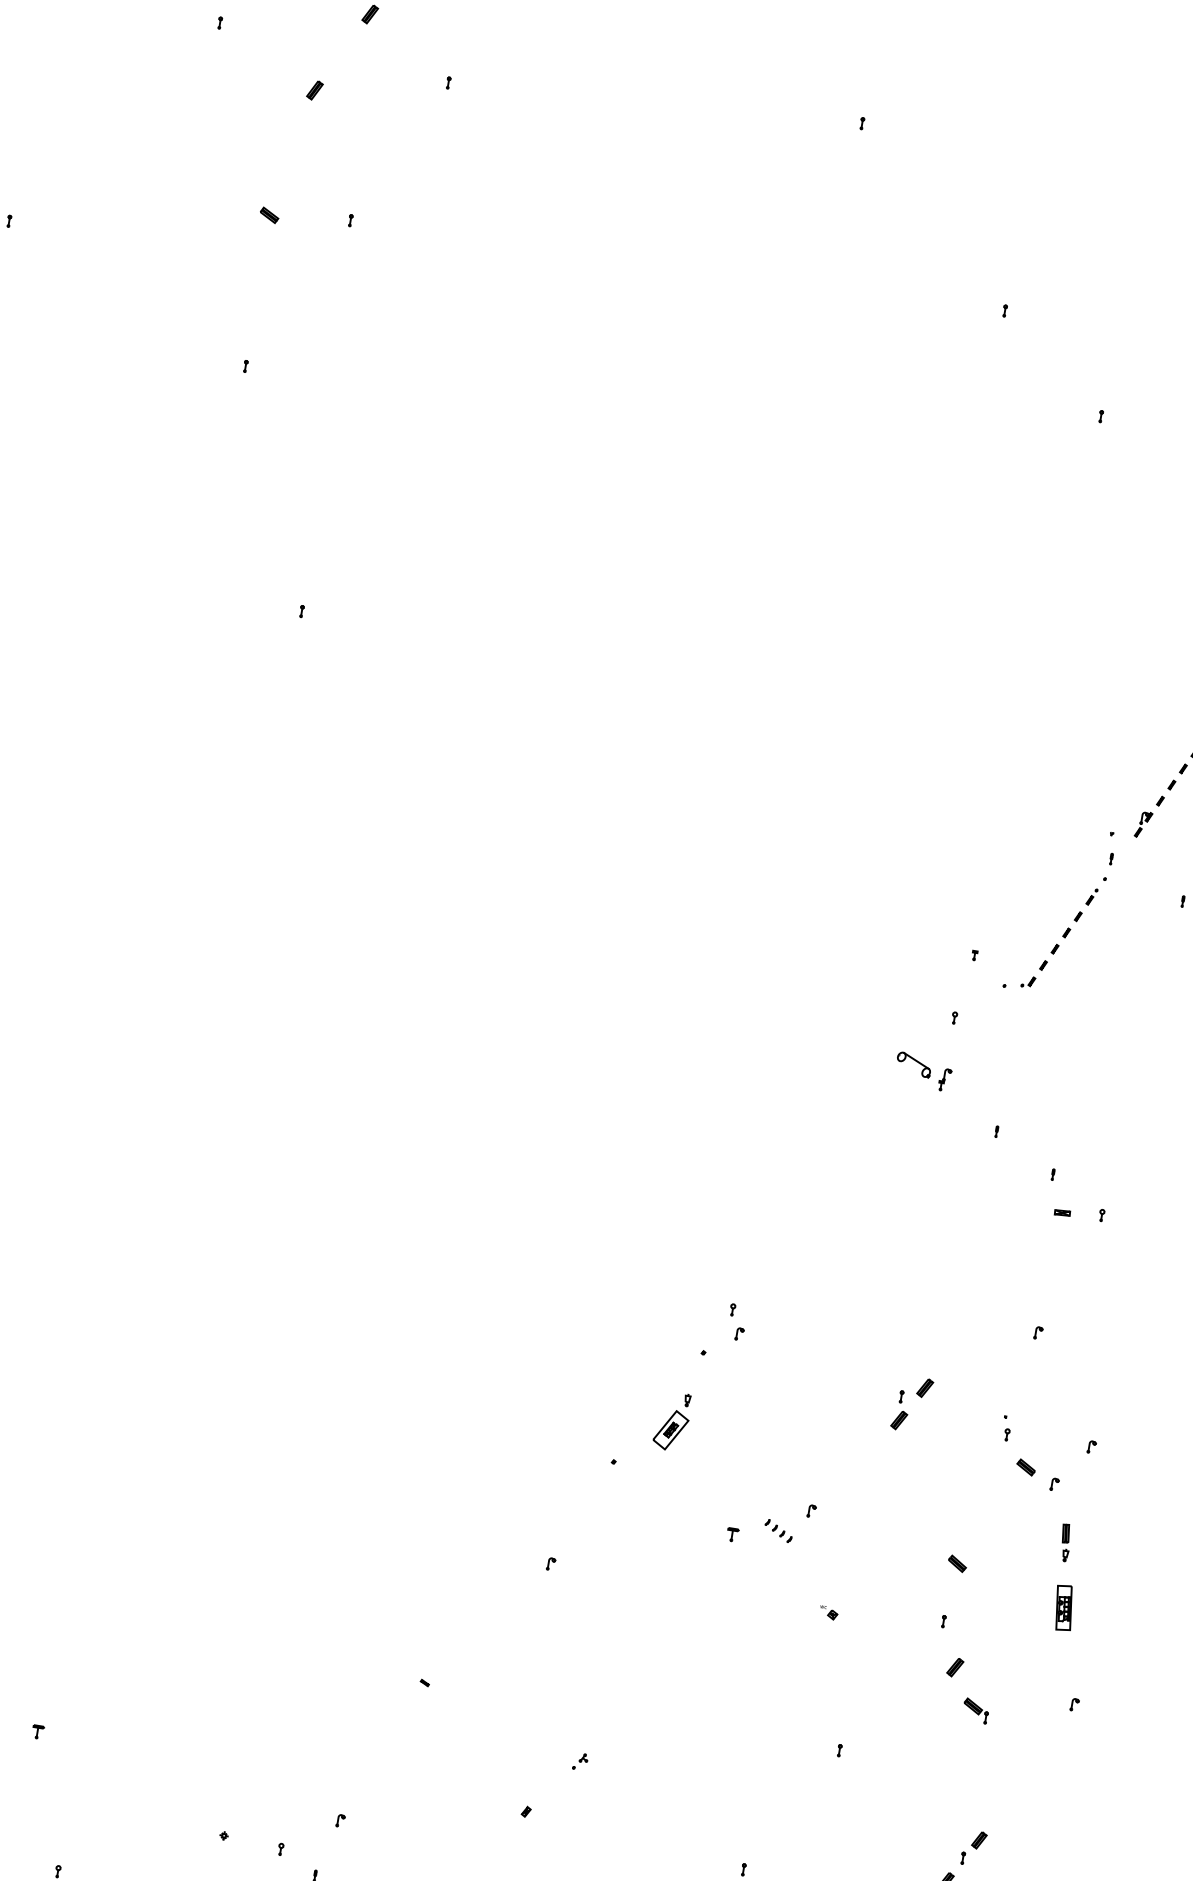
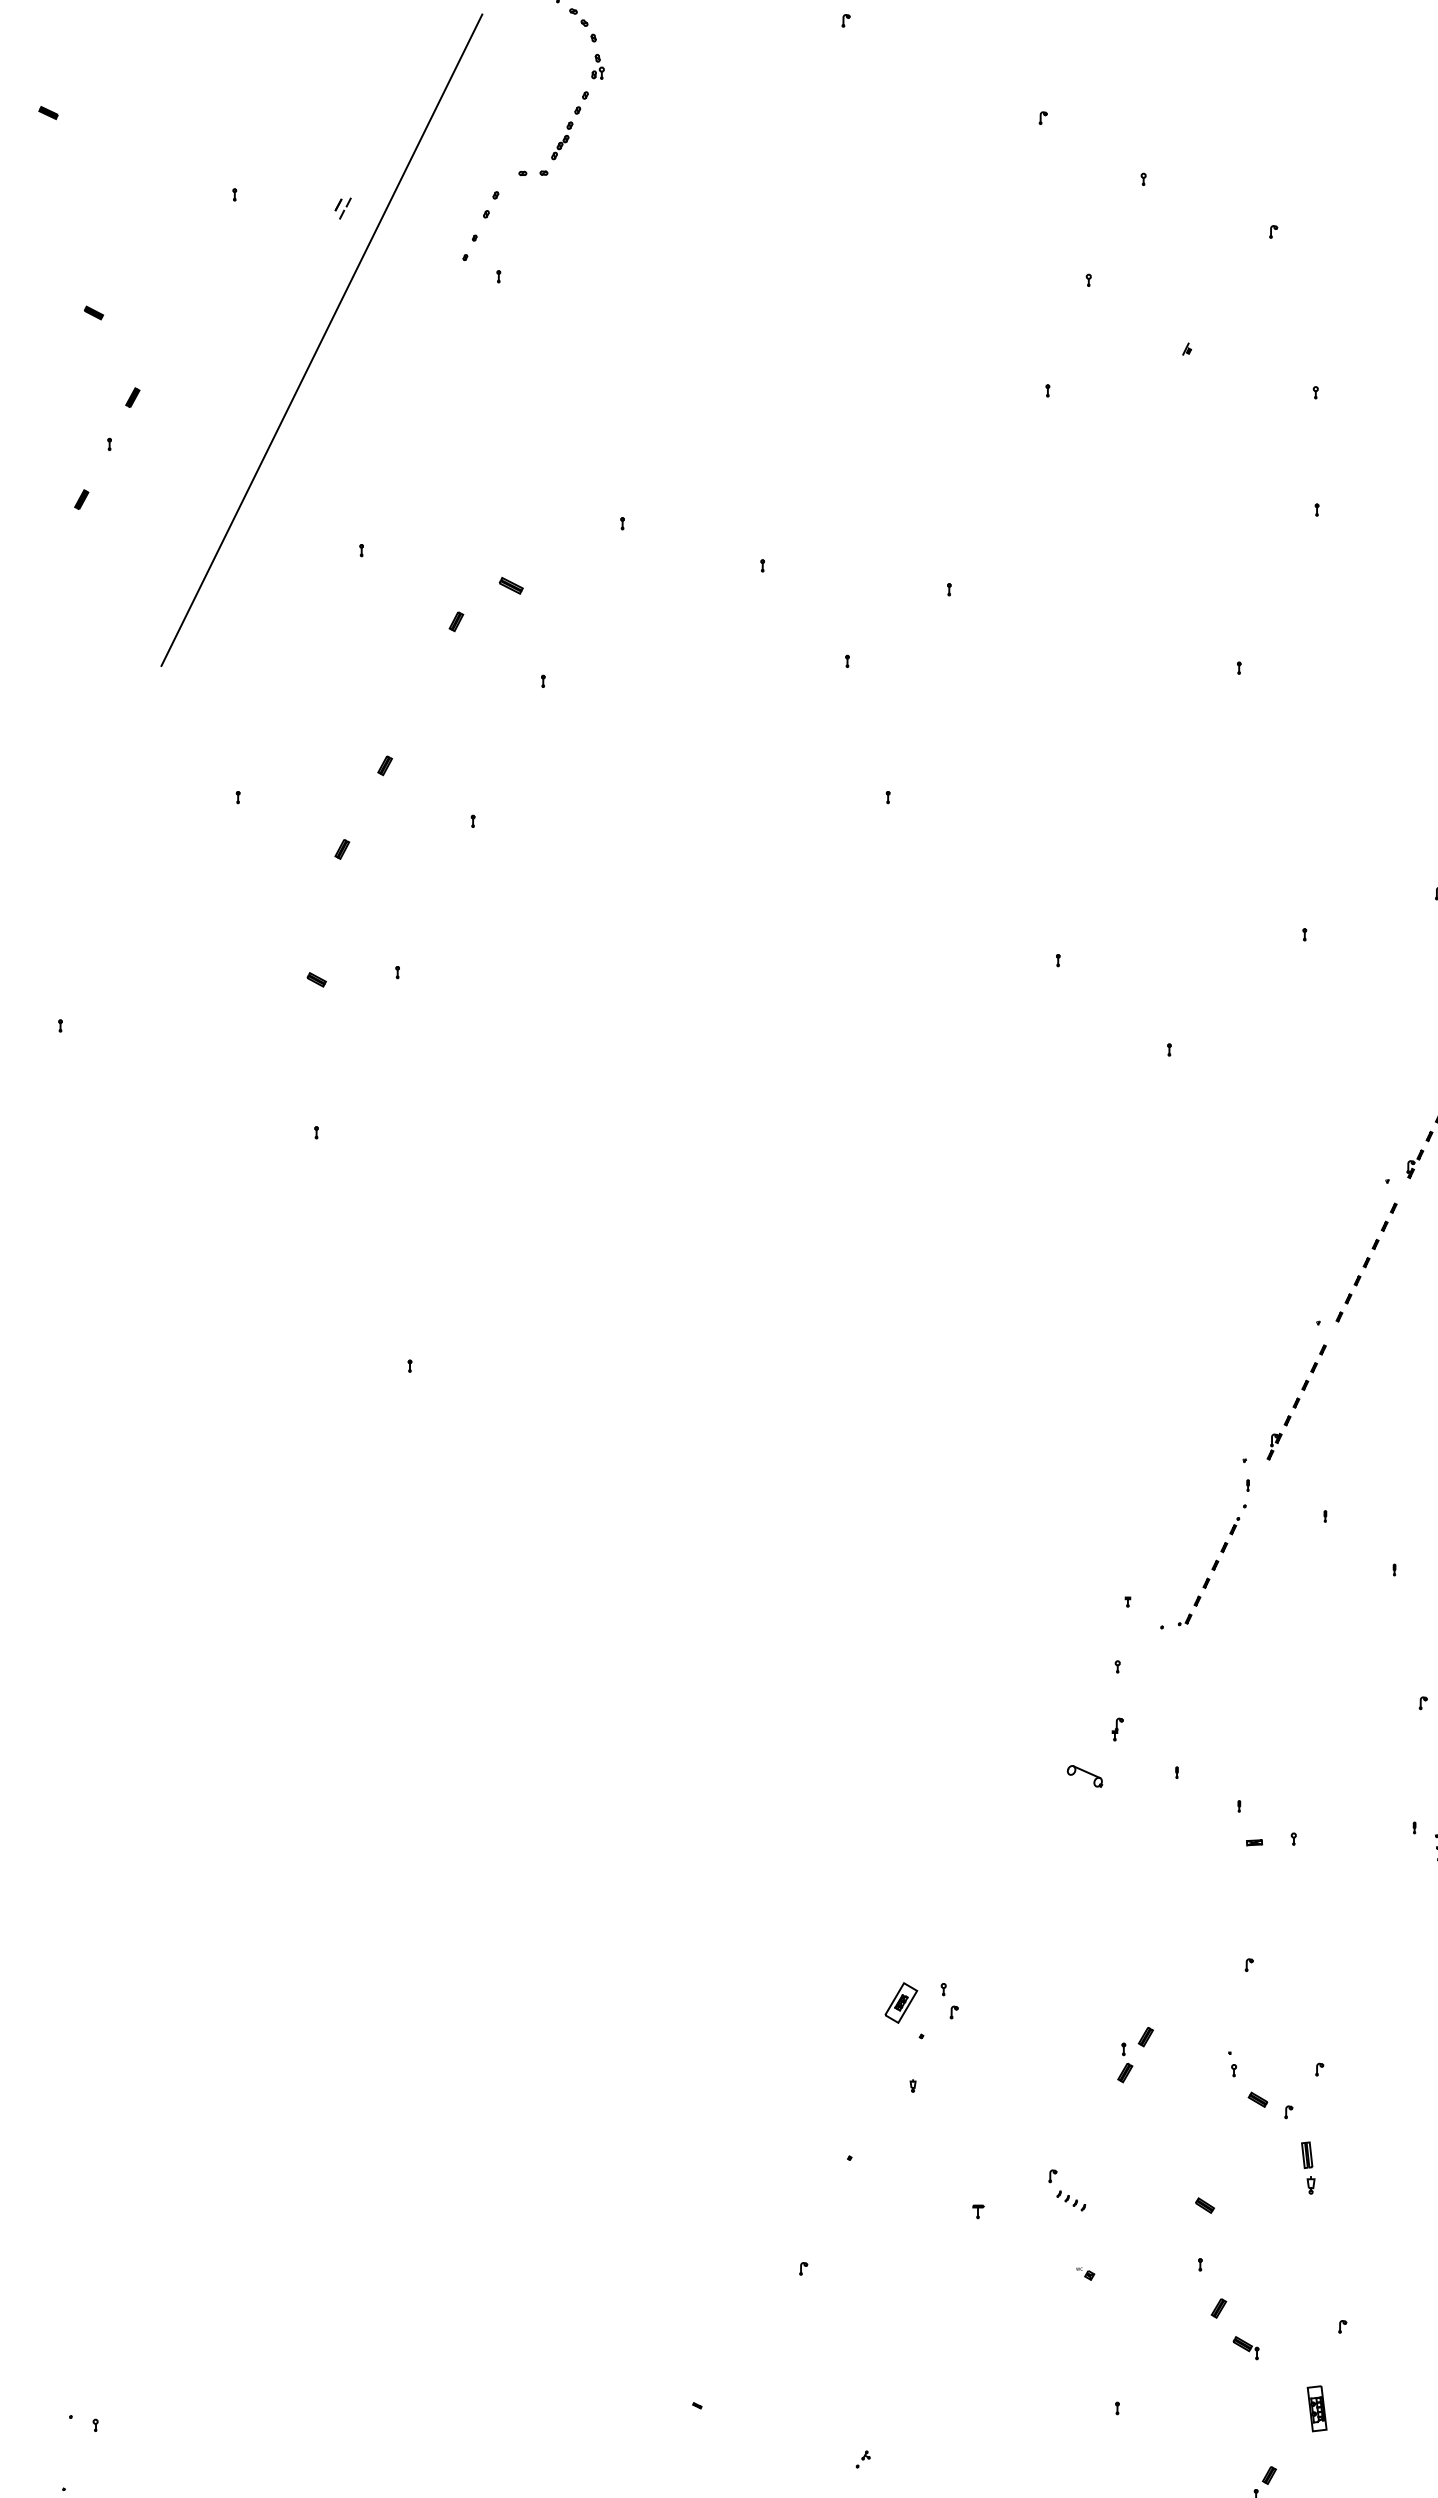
part: (913, 1064) -> (1084, 1776), moved
part: (671, 1429) -> (901, 2002), moved
part: (778, 1530) -> (1071, 2200), moved
part: (1065, 1543) -> (1308, 2168), size x1.4
part: (1063, 1607) -> (1316, 2408), moved

